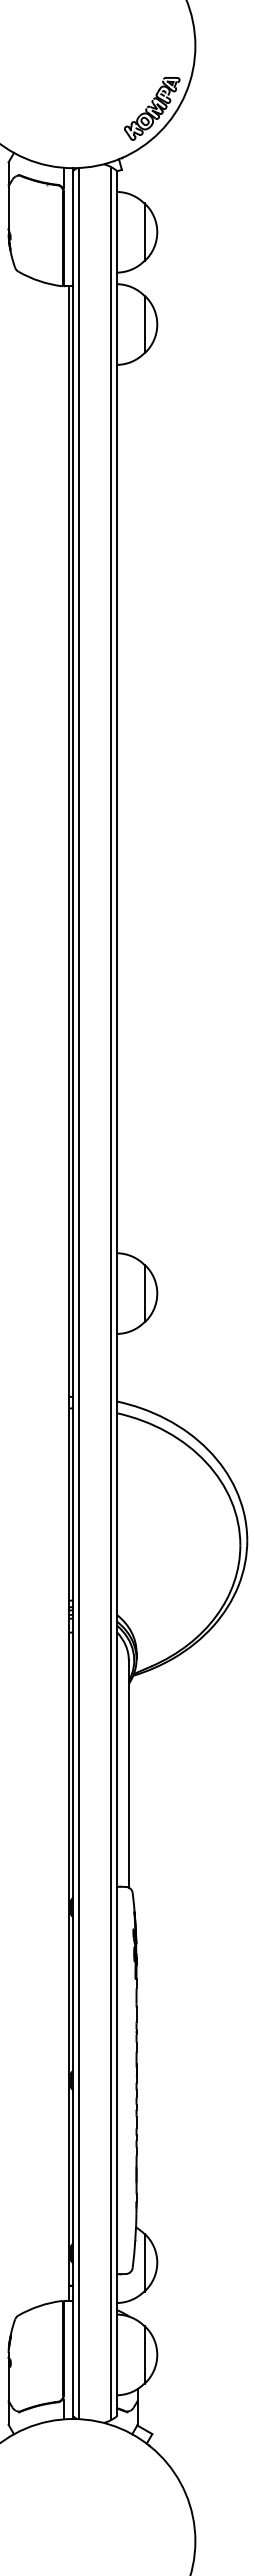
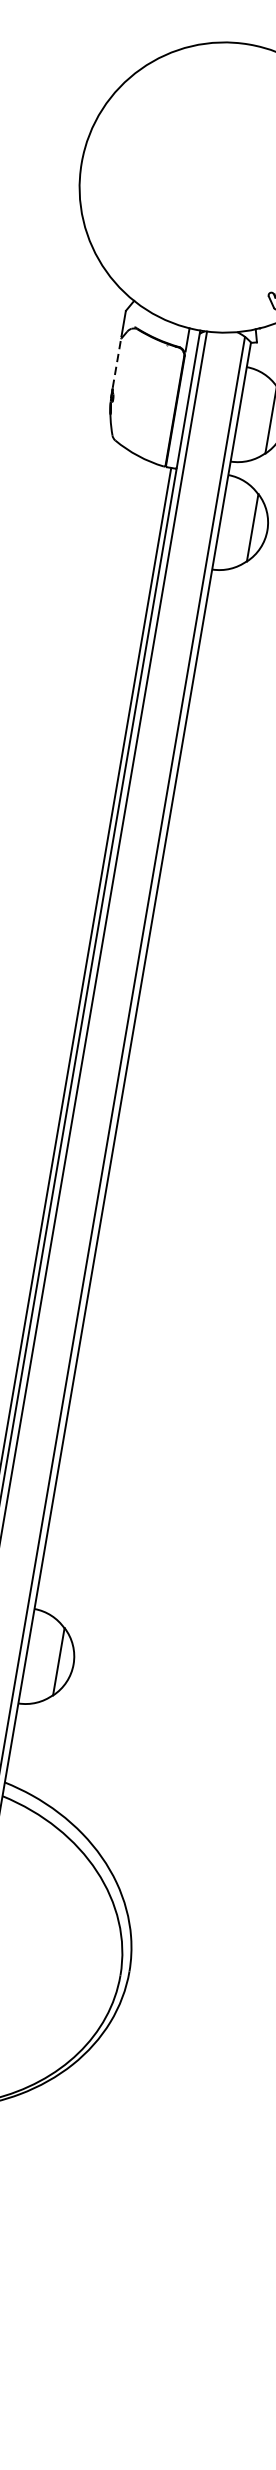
line: (8, 207) -> (116, 363), solid -> dashed

